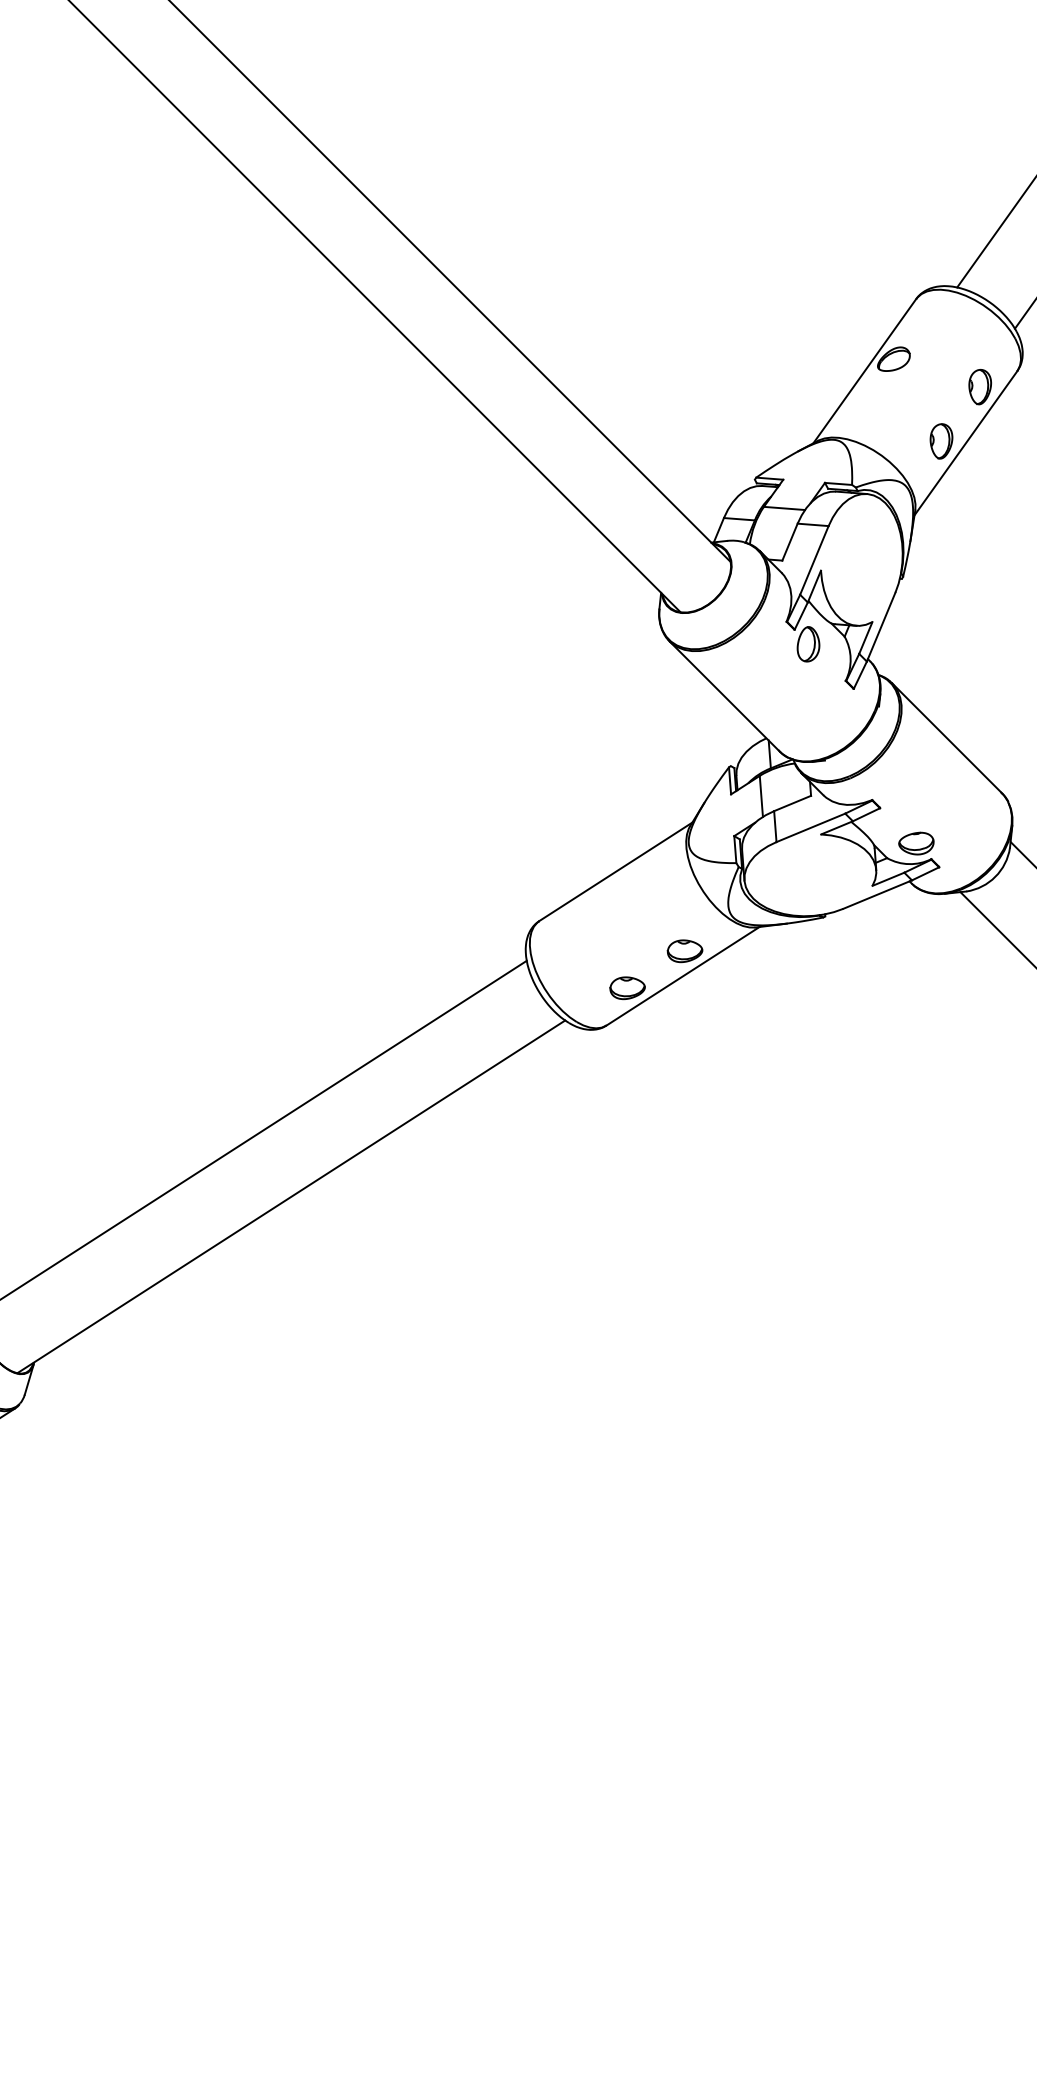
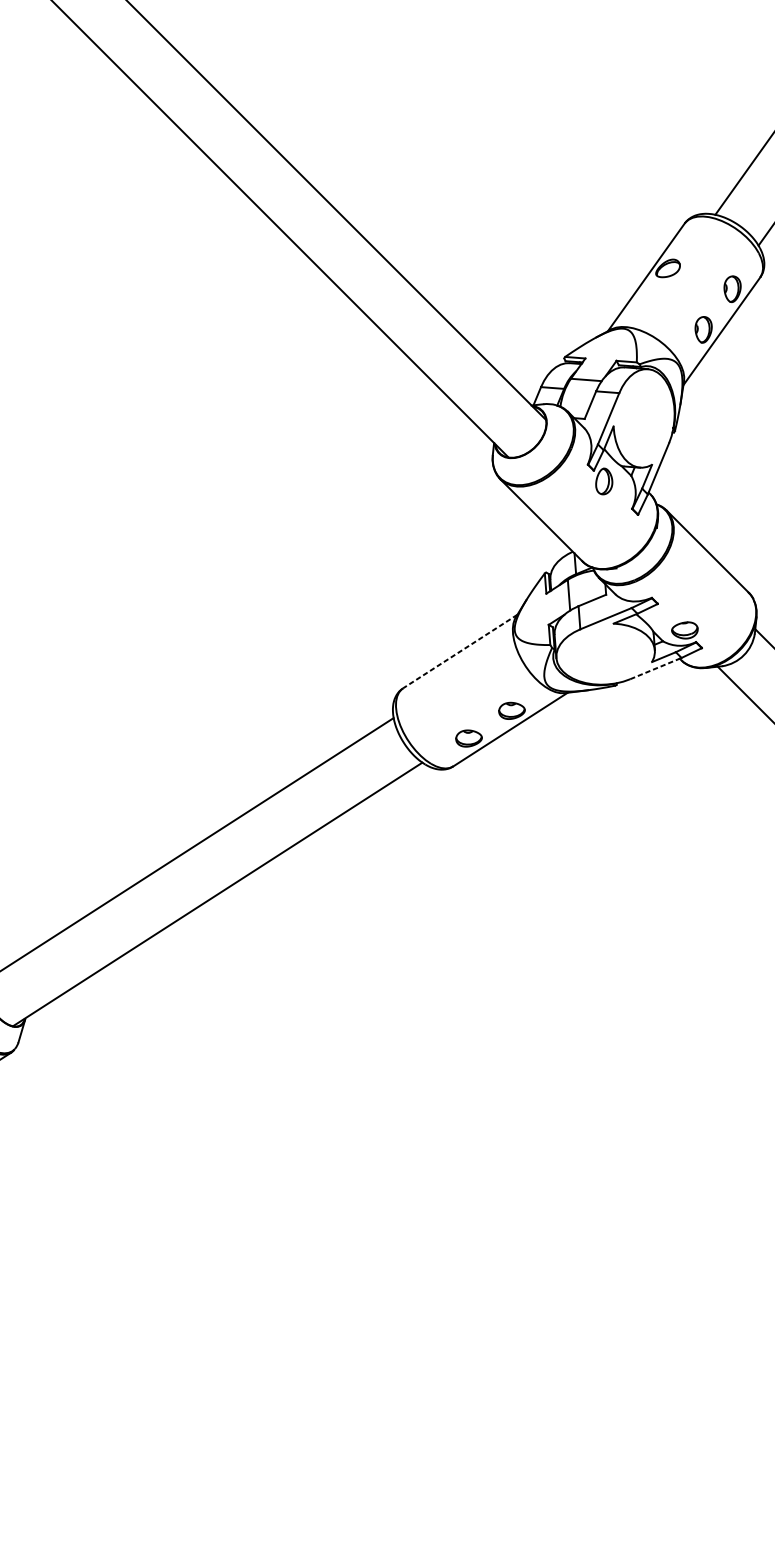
line: (615, 872) -> (459, 652), solid -> dashed
line: (878, 894) -> (656, 668), solid -> dashed

